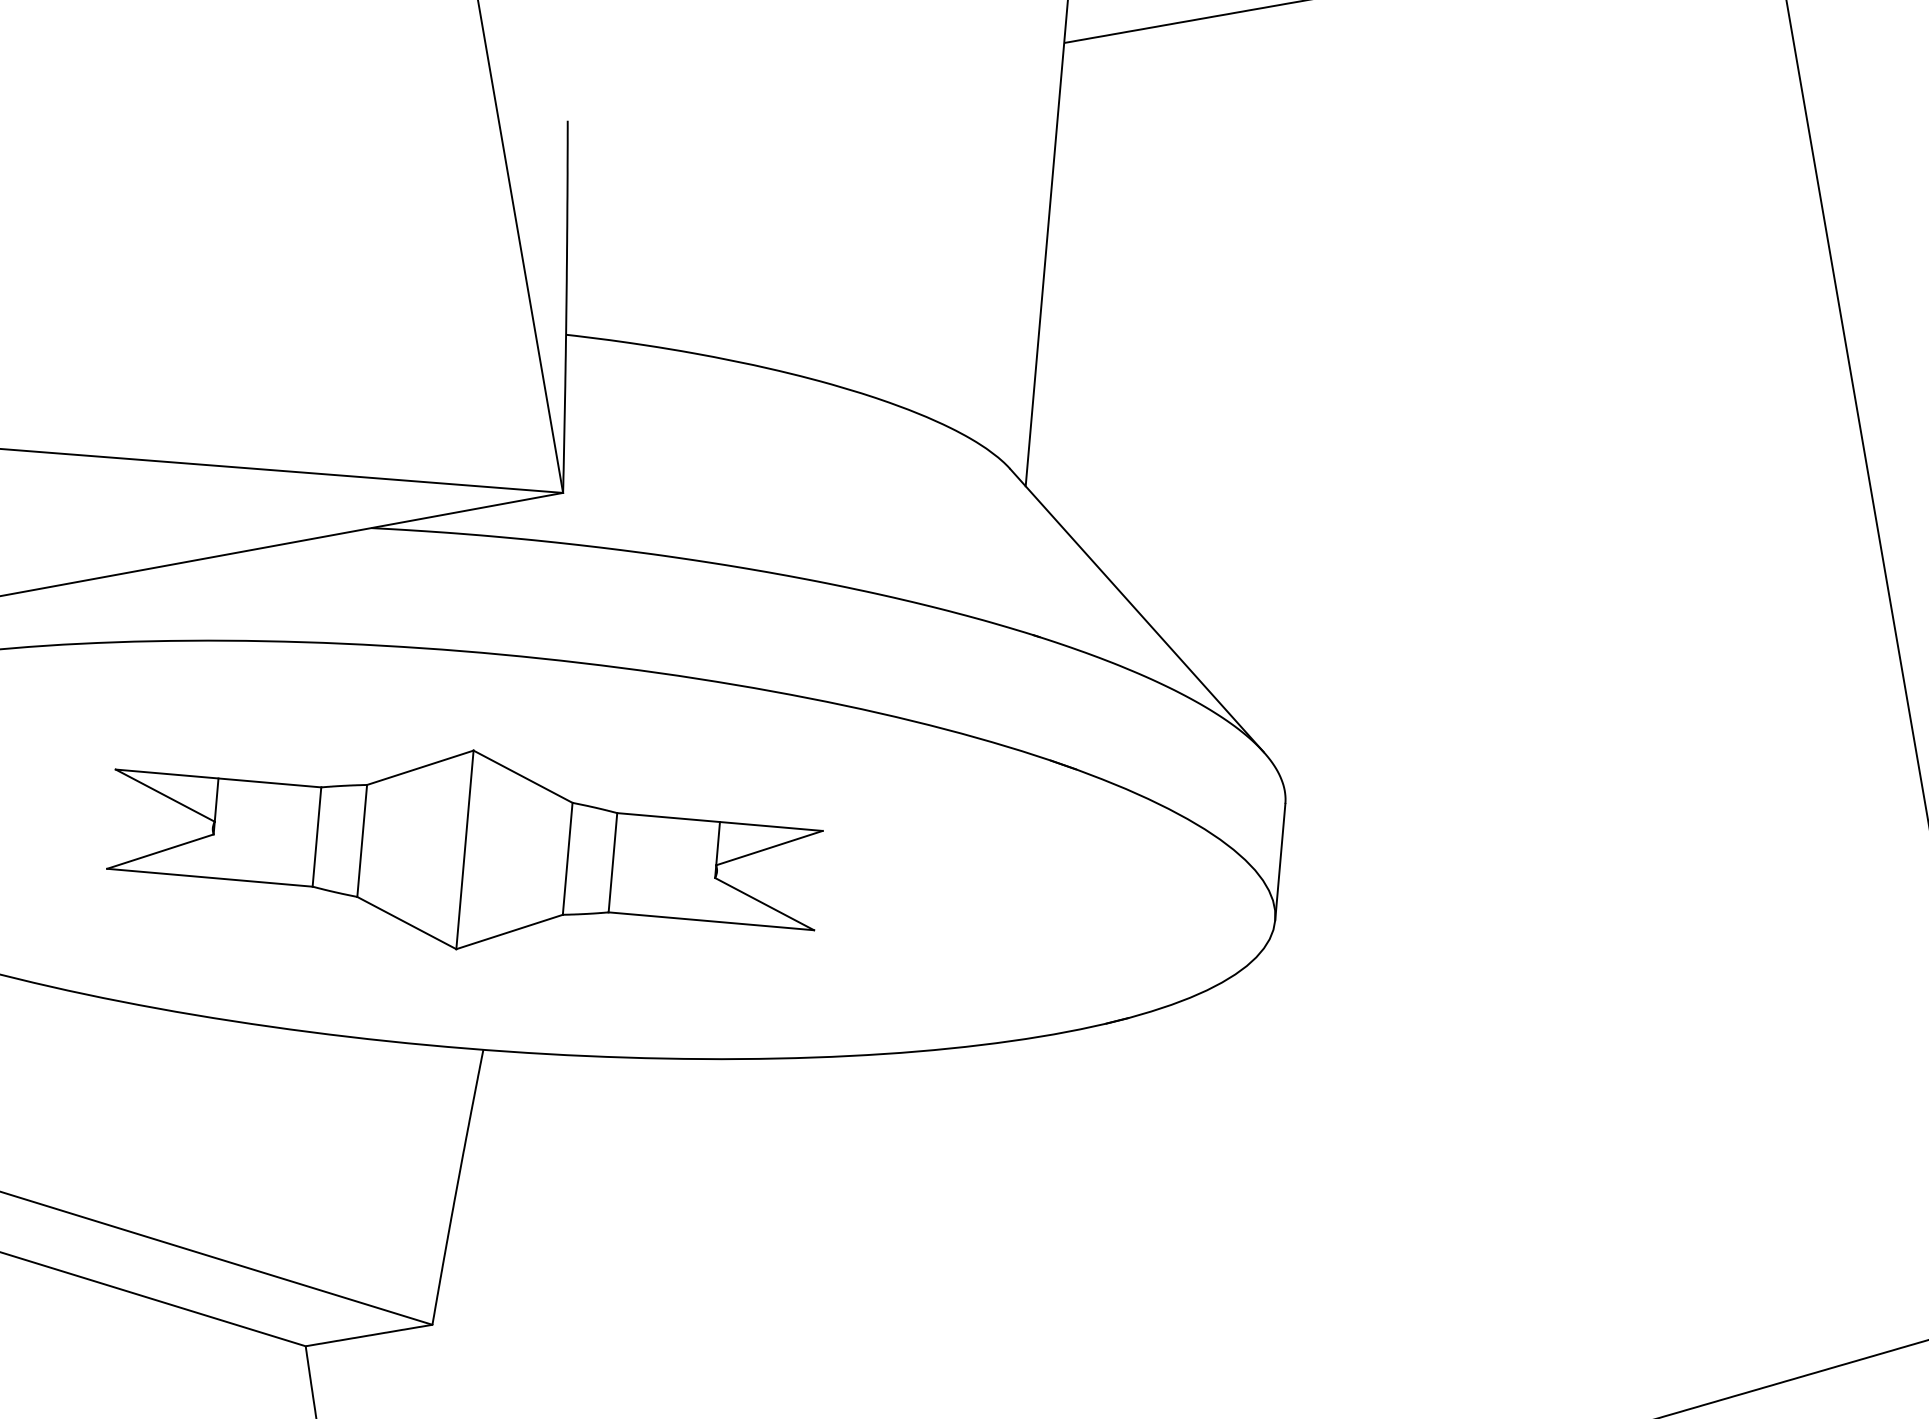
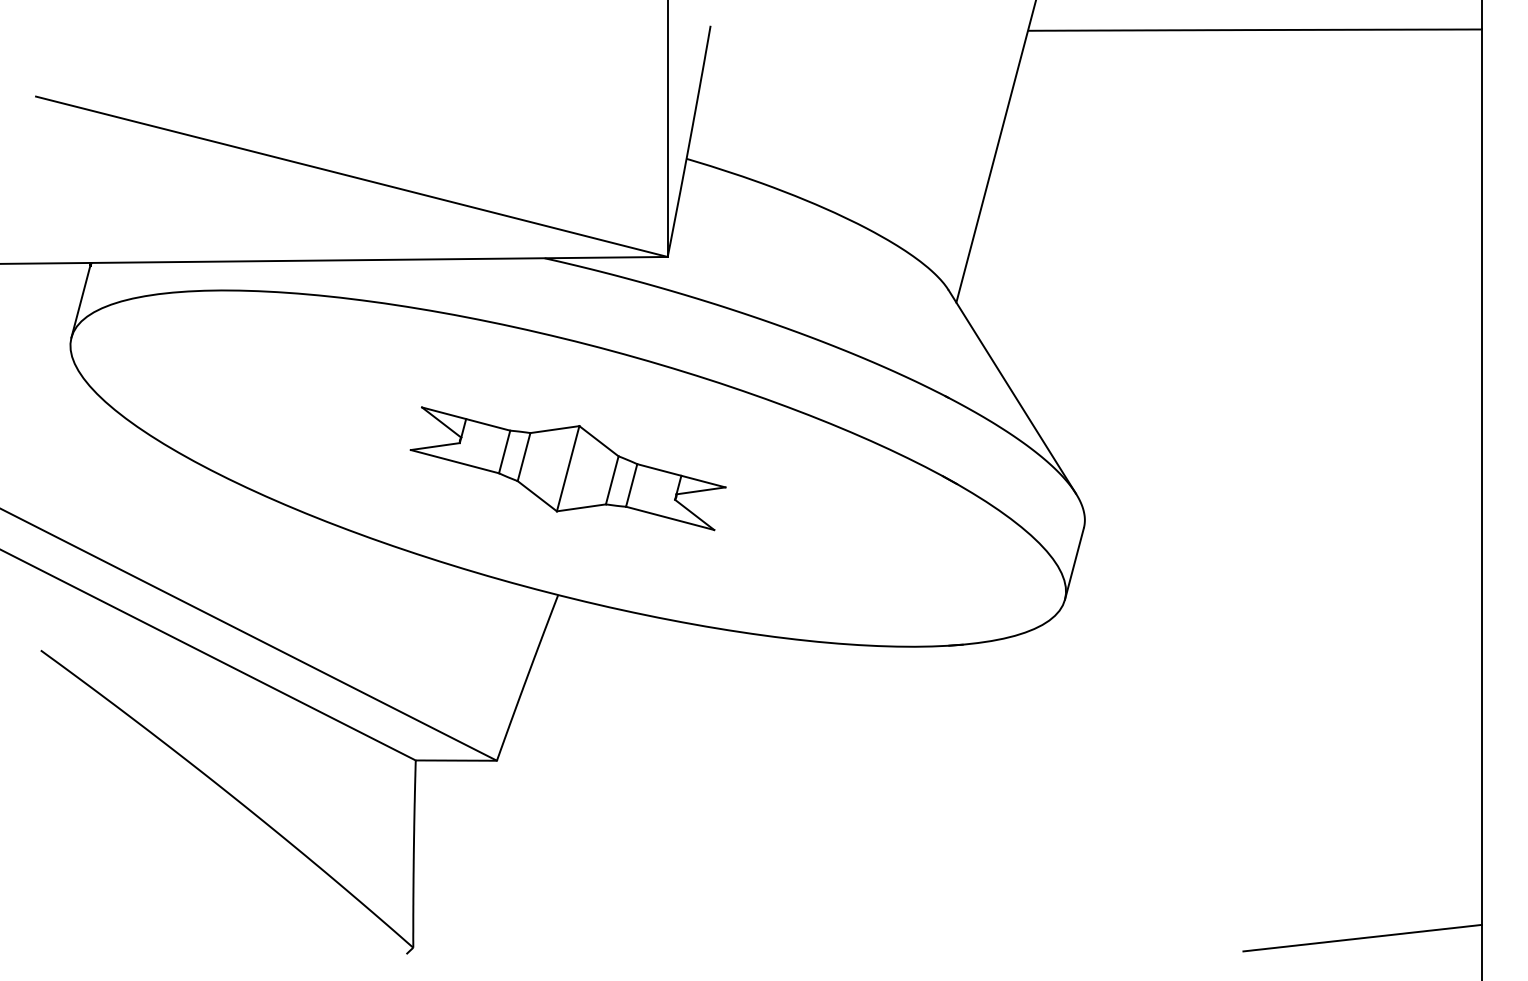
part: (463, 849) -> (567, 468), size x0.7

